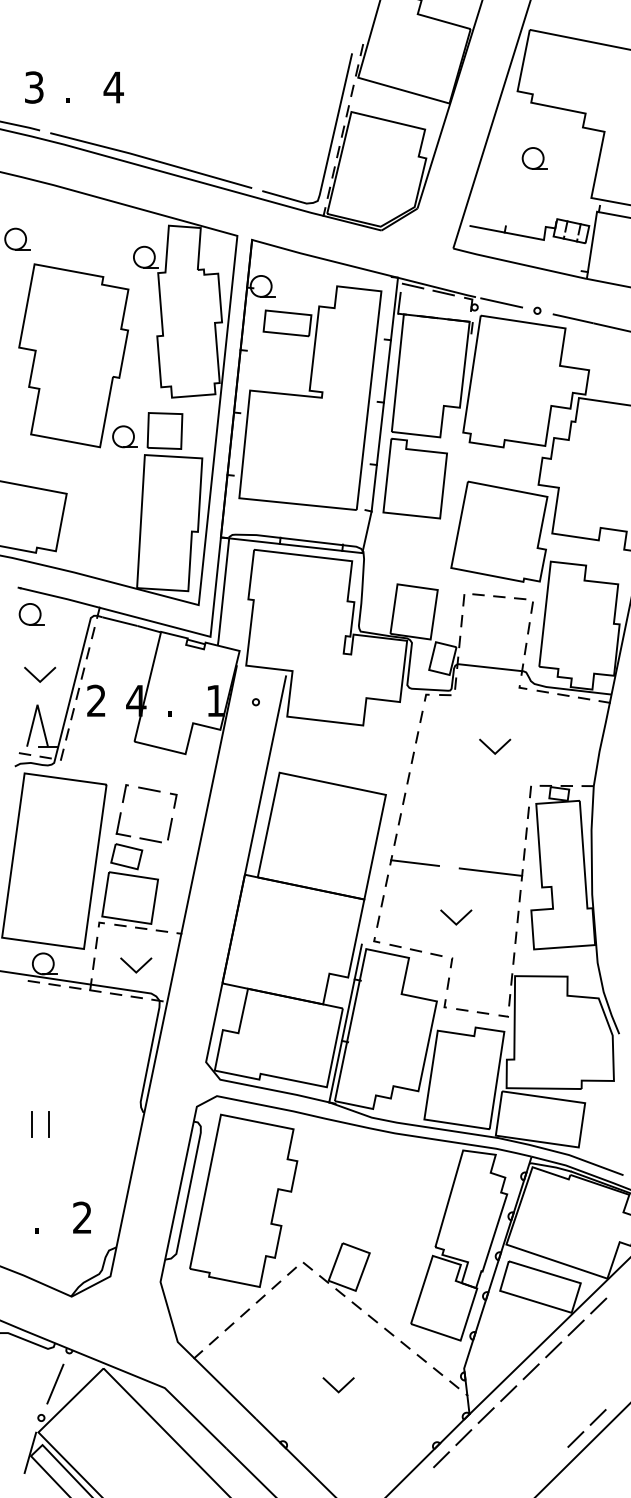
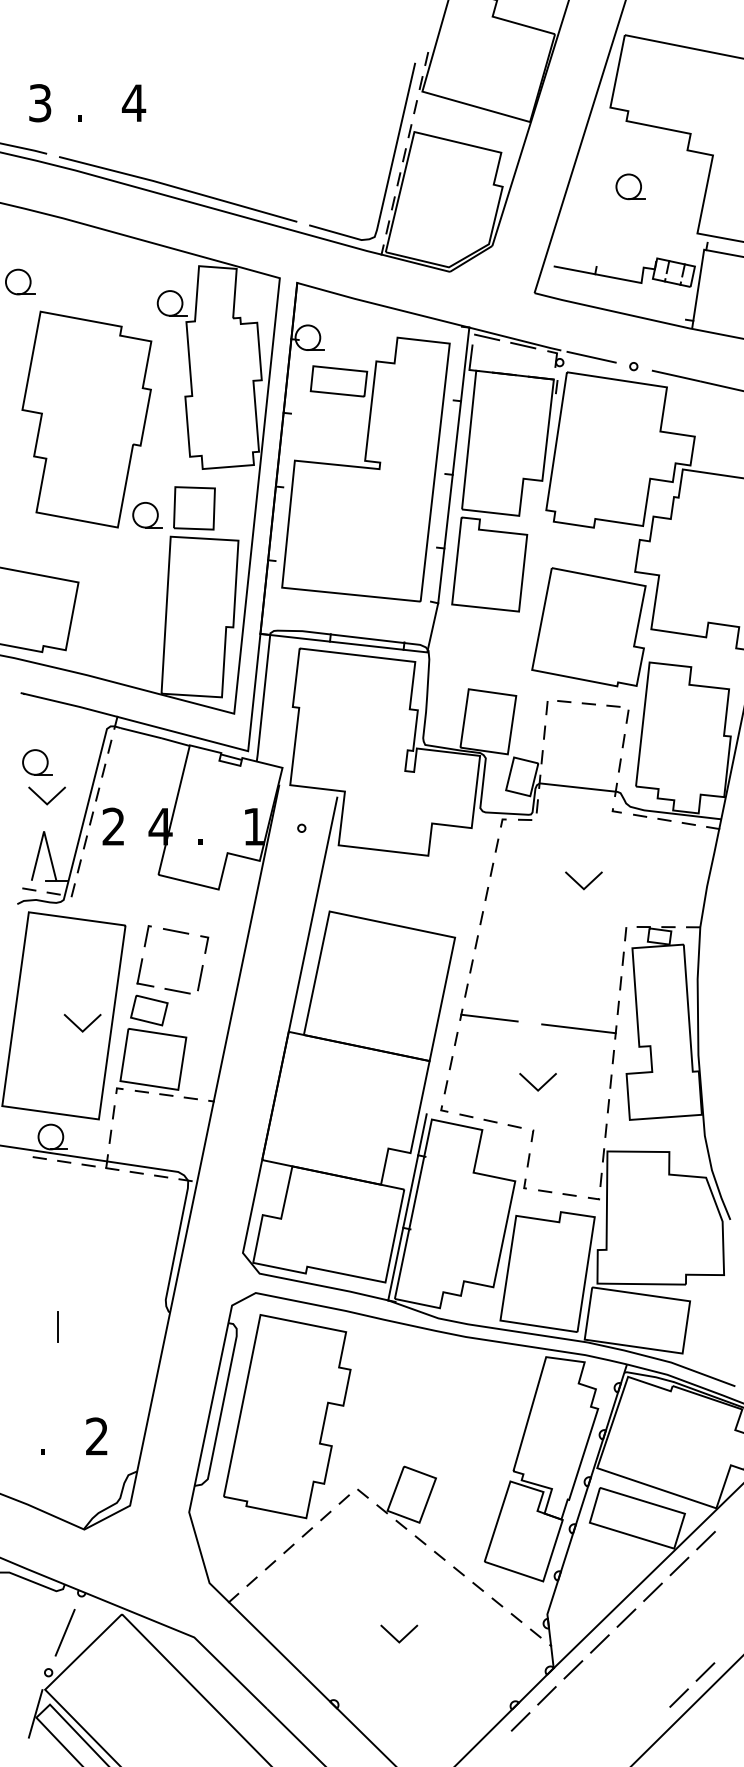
part: (31, 614) -> (36, 762), moved
line: (133, 968) -> (79, 1026), moved
line: (32, 1124) -> (38, 1326), removed

